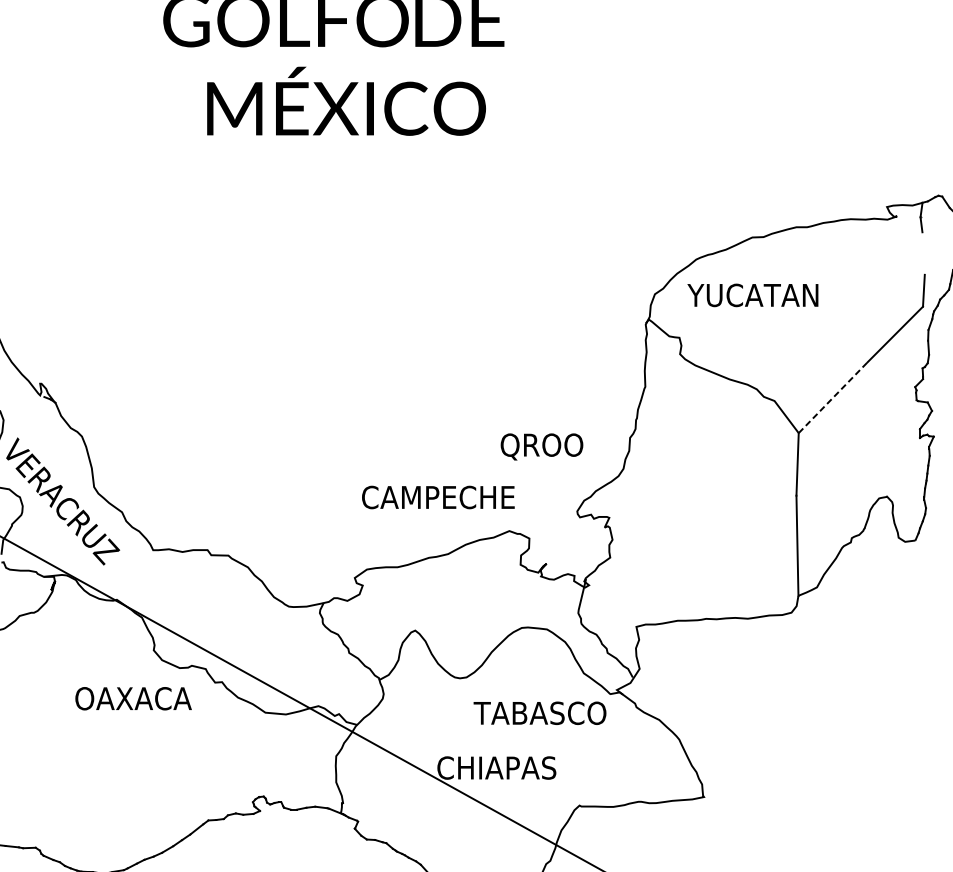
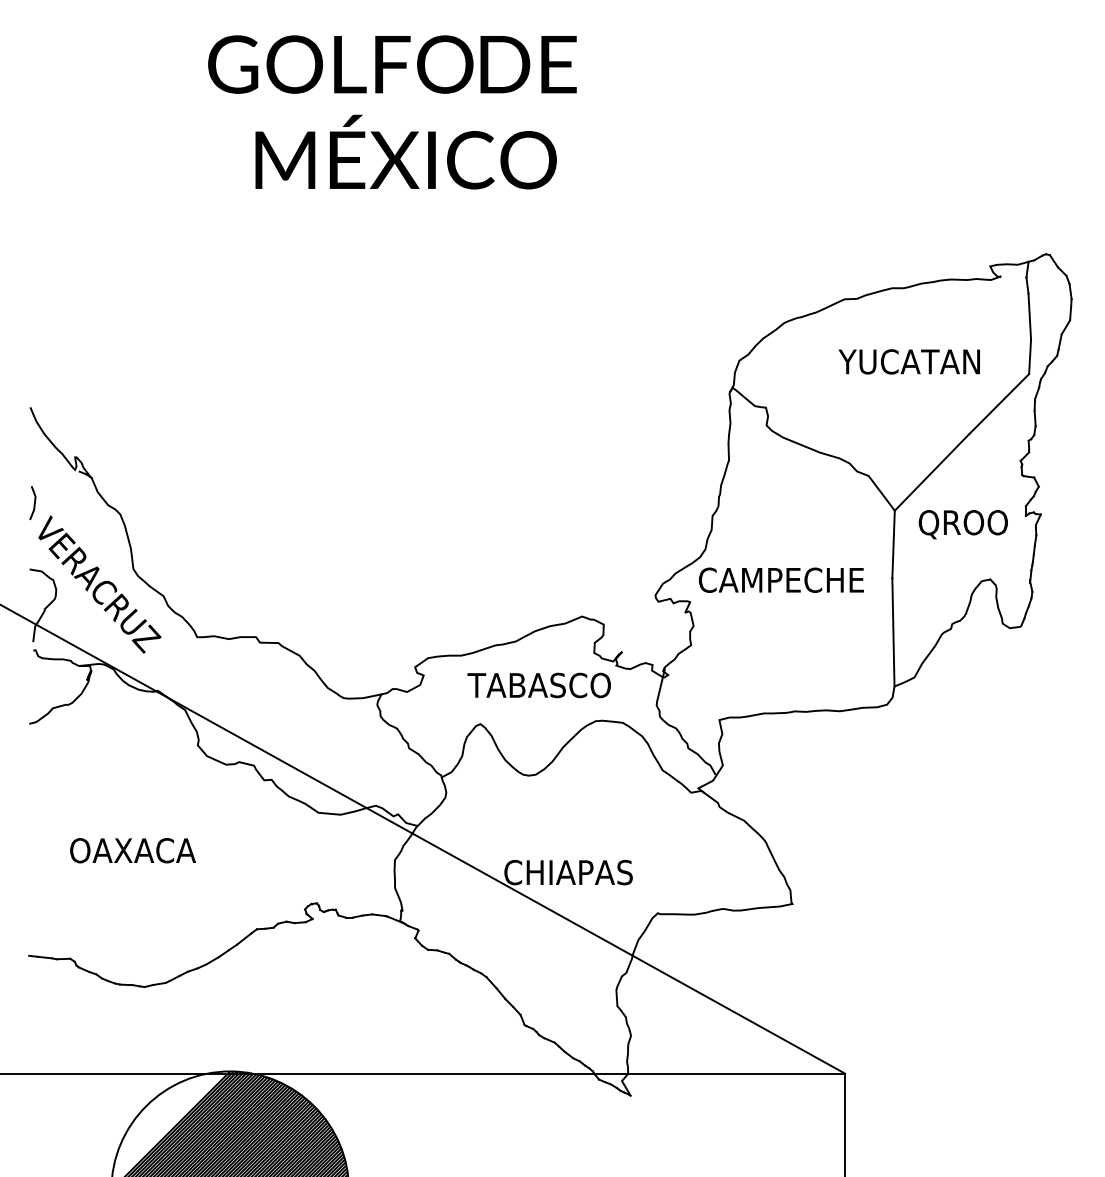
line: (923, 253) -> (1029, 316), added
text: (752, 295) -> (908, 361), moved
line: (833, 397) -> (932, 472), dashed -> solid
text: (541, 446) -> (962, 524), moved
text: (437, 496) -> (780, 579), moved
text: (133, 698) -> (132, 850), moved
text: (539, 713) -> (538, 685), moved

